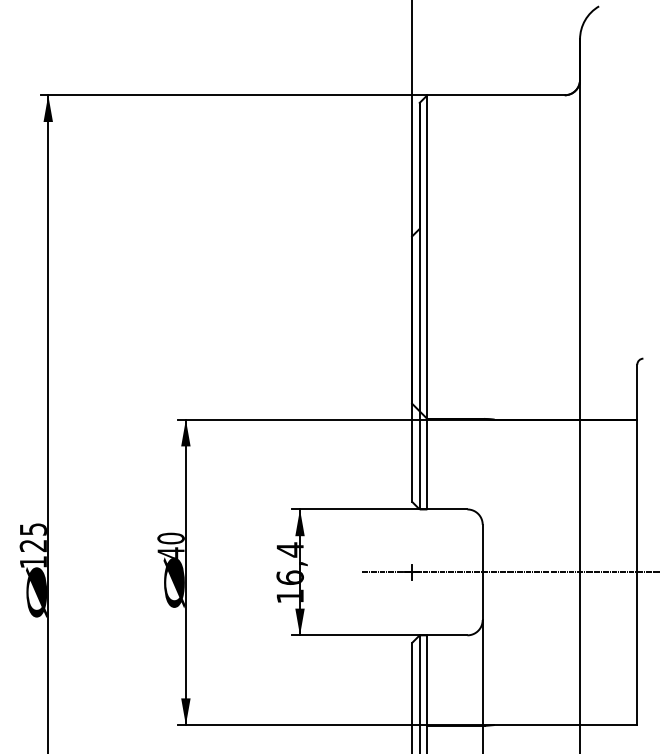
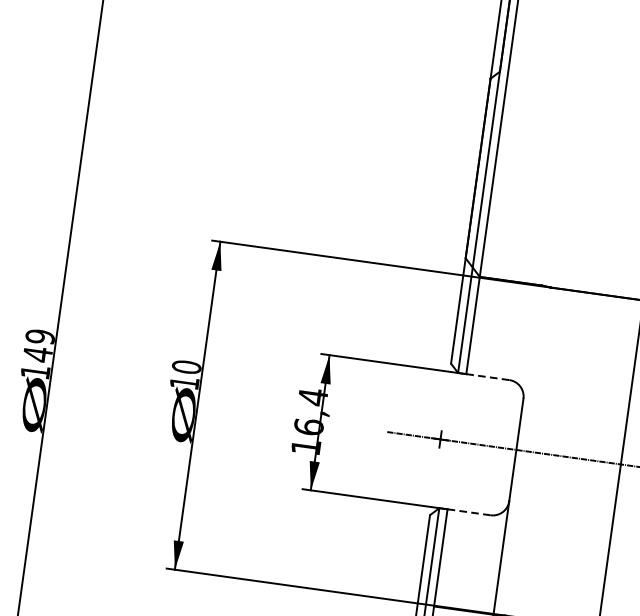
line: (447, 509) -> (487, 377), solid -> dashed
text: (32, 537) -> (38, 345), 125 -> 149
text: (170, 552) -> (184, 382), 40 -> 10
line: (446, 635) -> (468, 512), solid -> dashed

